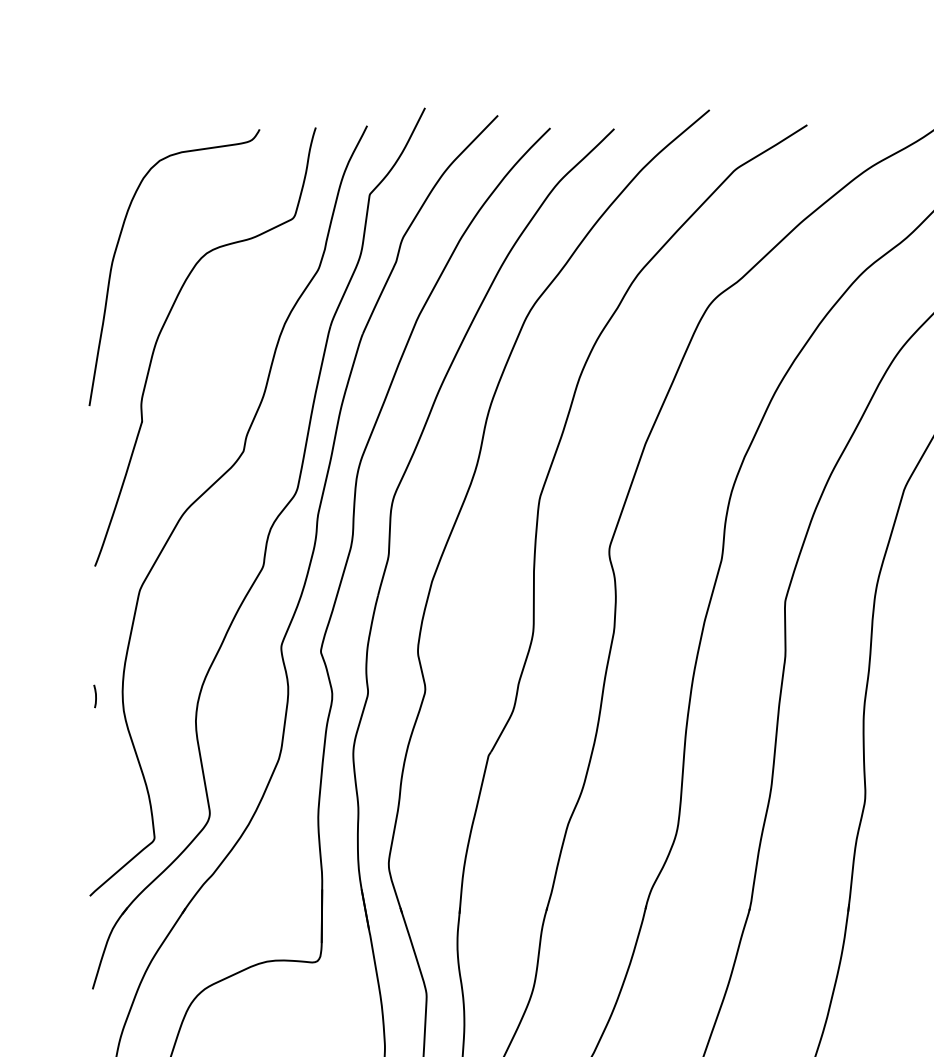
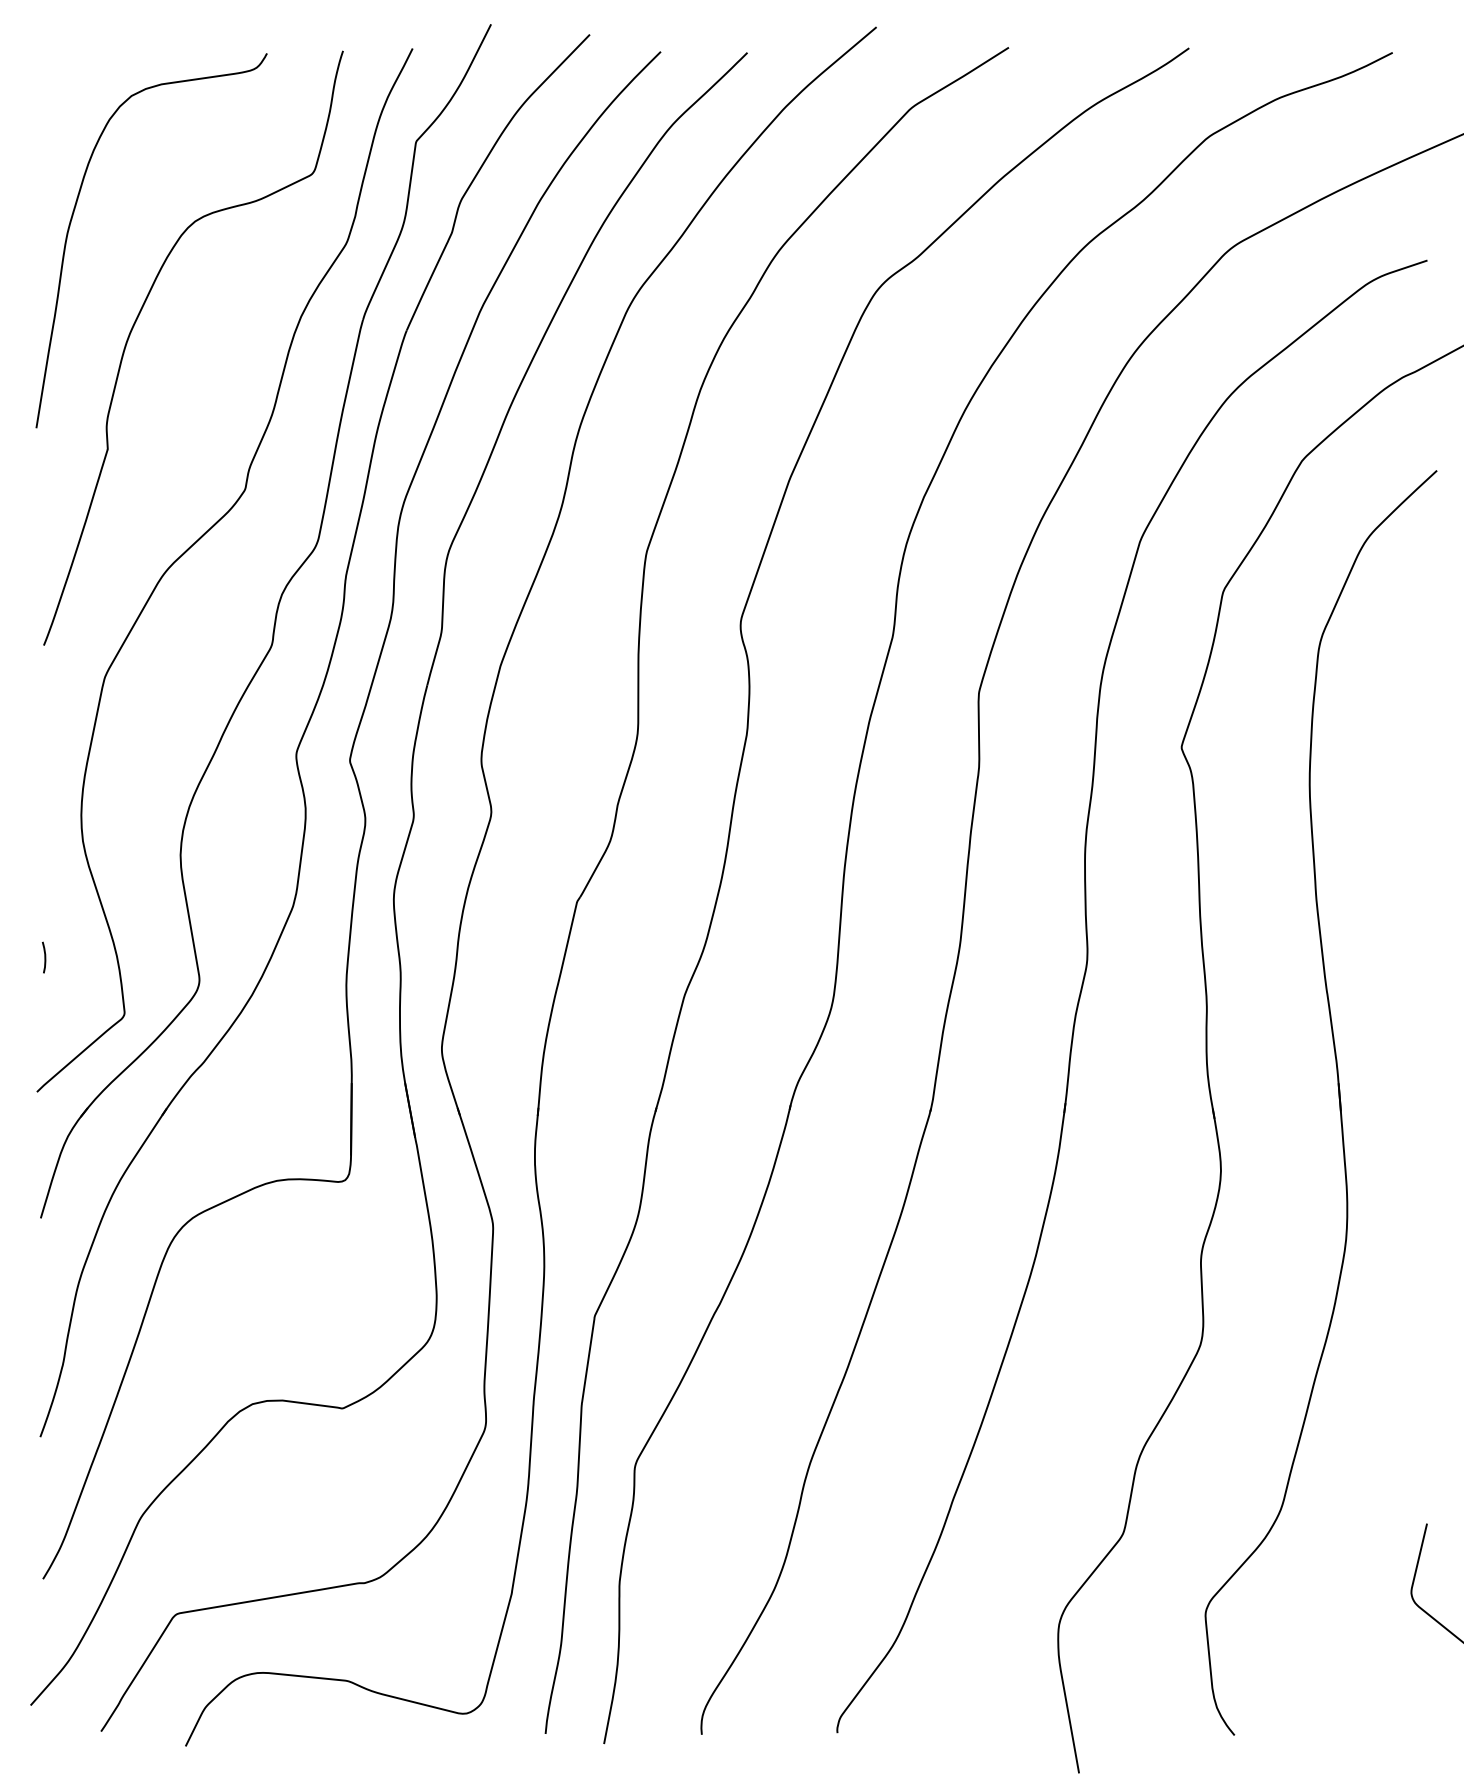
curve: (95, 696) -> (44, 957), moved

